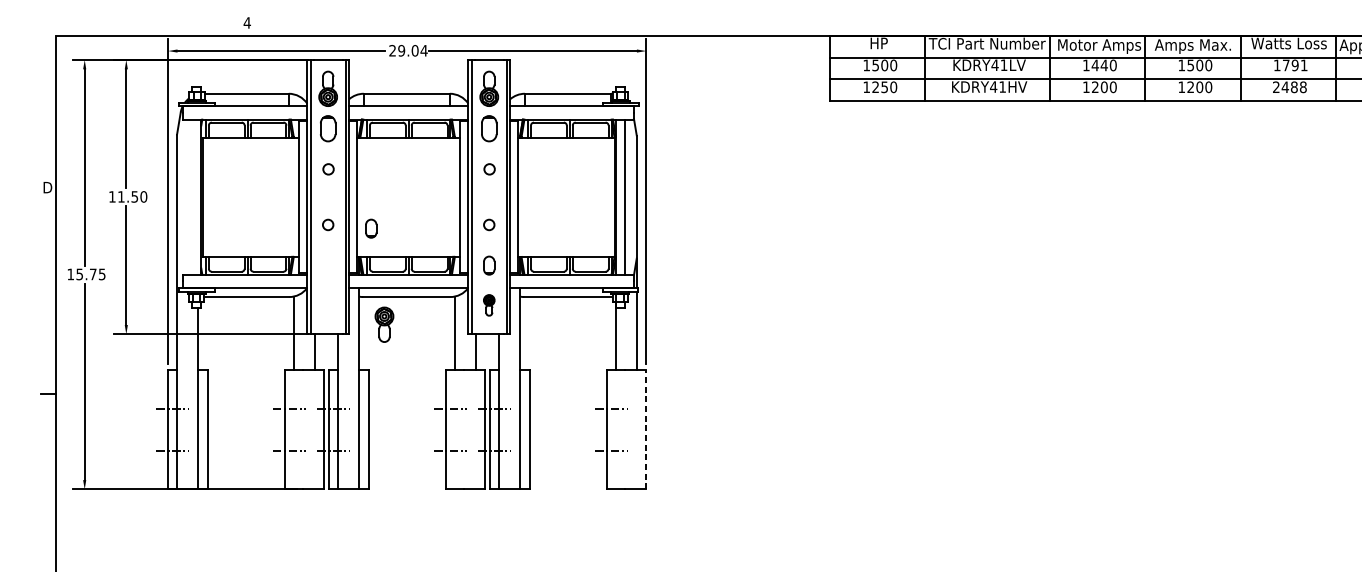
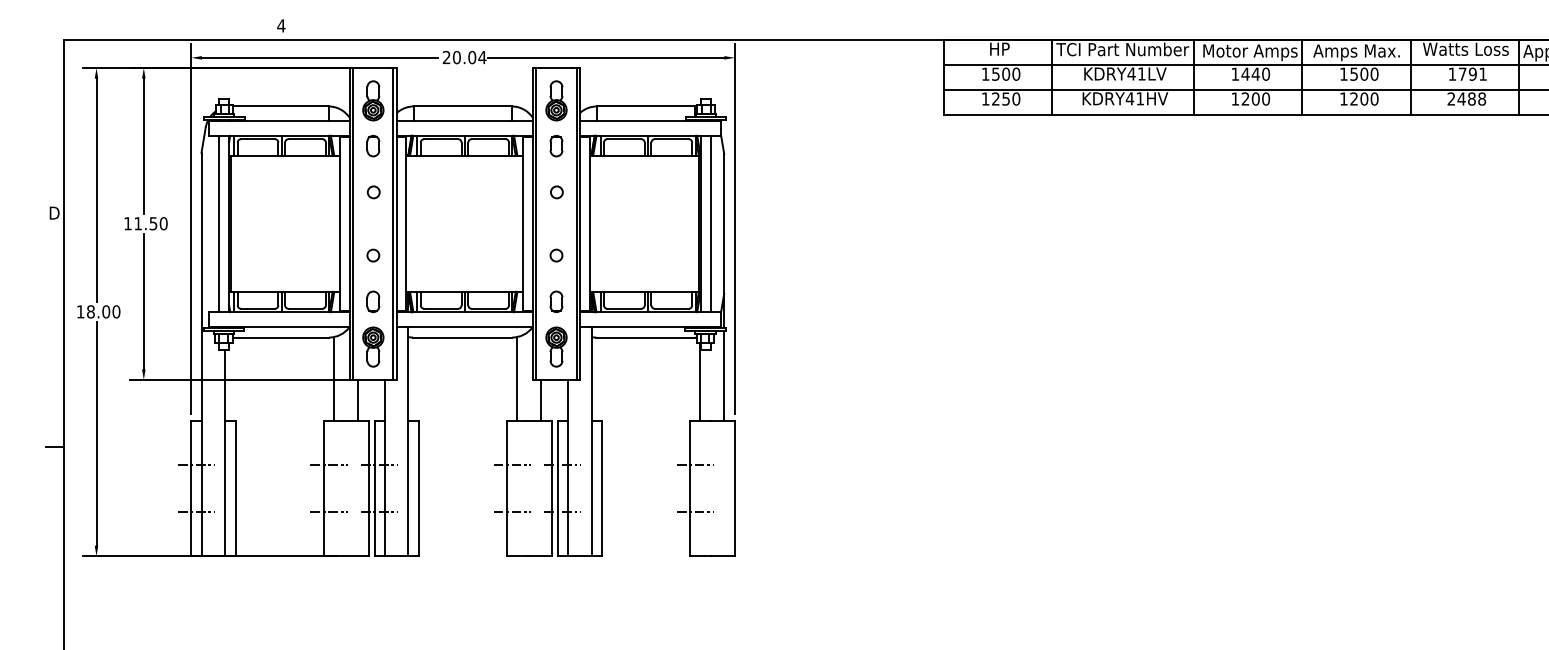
text: (401, 50) -> (456, 57), 29.04 -> 20.04
part: (328, 128) -> (373, 145), size x0.71
part: (489, 128) -> (556, 145), size x0.71
line: (191, 196) -> (218, 223), added
part: (371, 228) -> (373, 301), moved
text: (90, 274) -> (103, 311), 15.75 -> 18.00
part: (489, 304) -> (556, 346), size x1.67
part: (384, 324) -> (373, 346), moved
line: (646, 429) -> (735, 488), dashed -> solid

